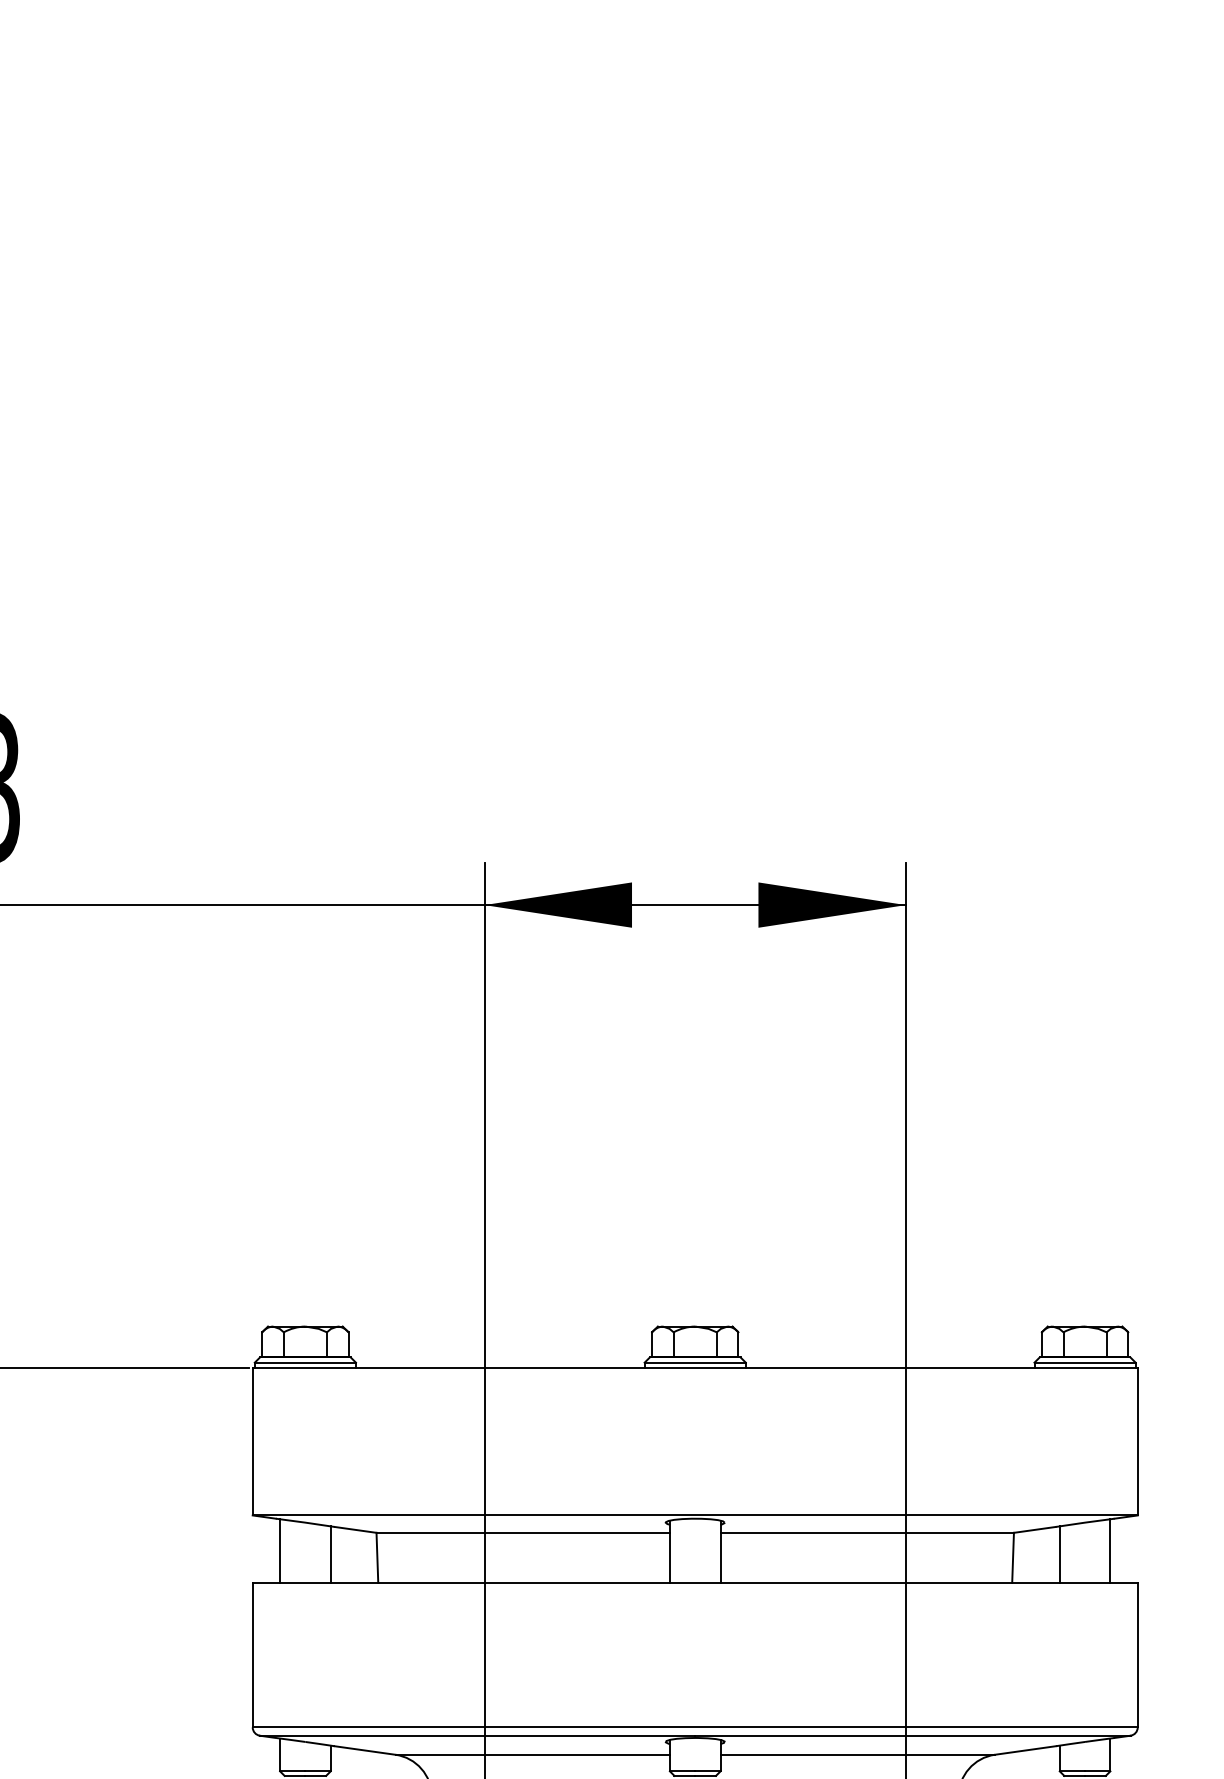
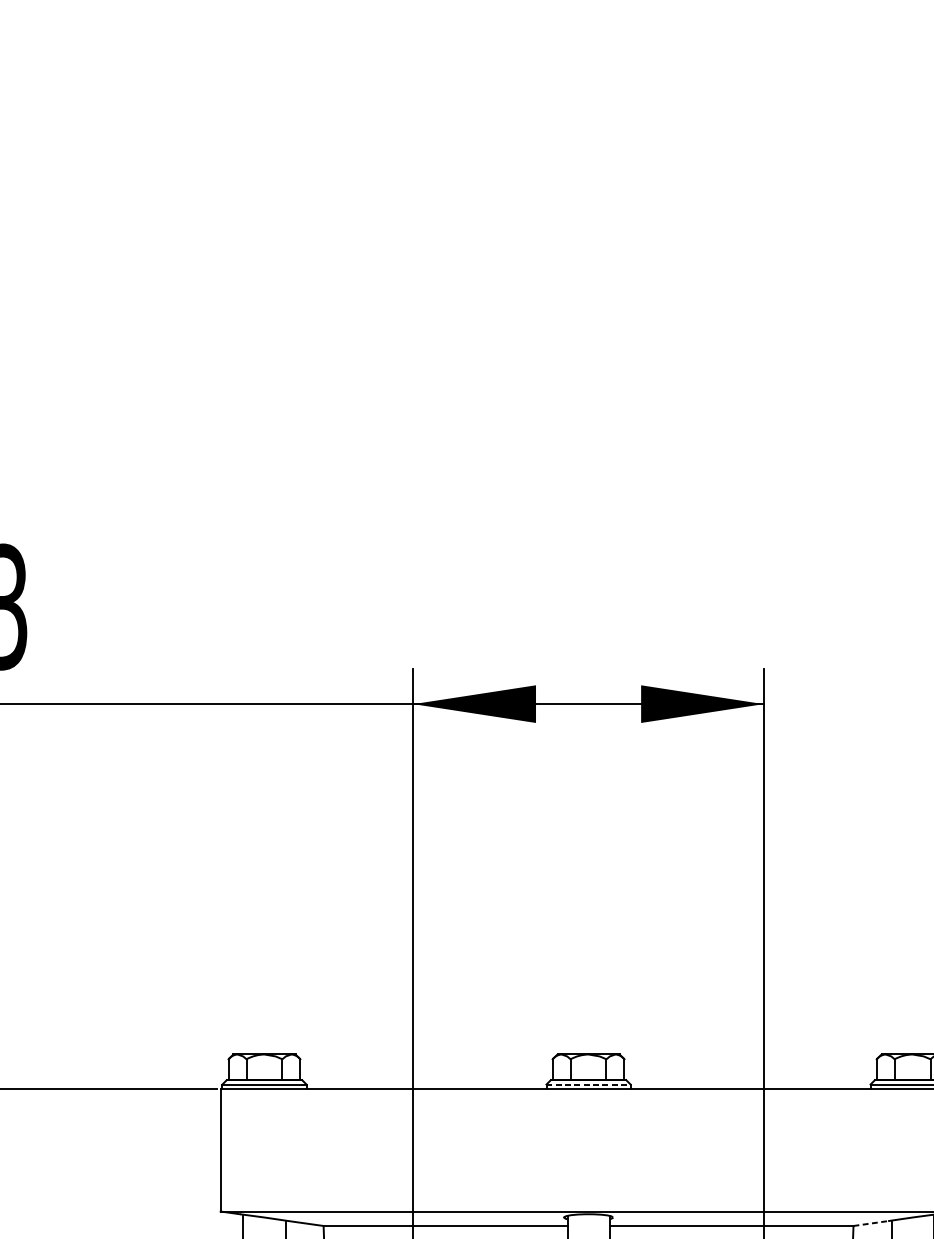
line: (695, 1362) -> (588, 1084), solid -> dashed
line: (1035, 1529) -> (871, 1223), solid -> dashed

